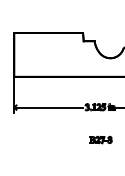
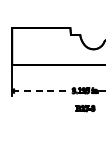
line: (48, 108) -> (41, 91), solid -> dashed
part: (100, 139) -> (85, 108), moved

